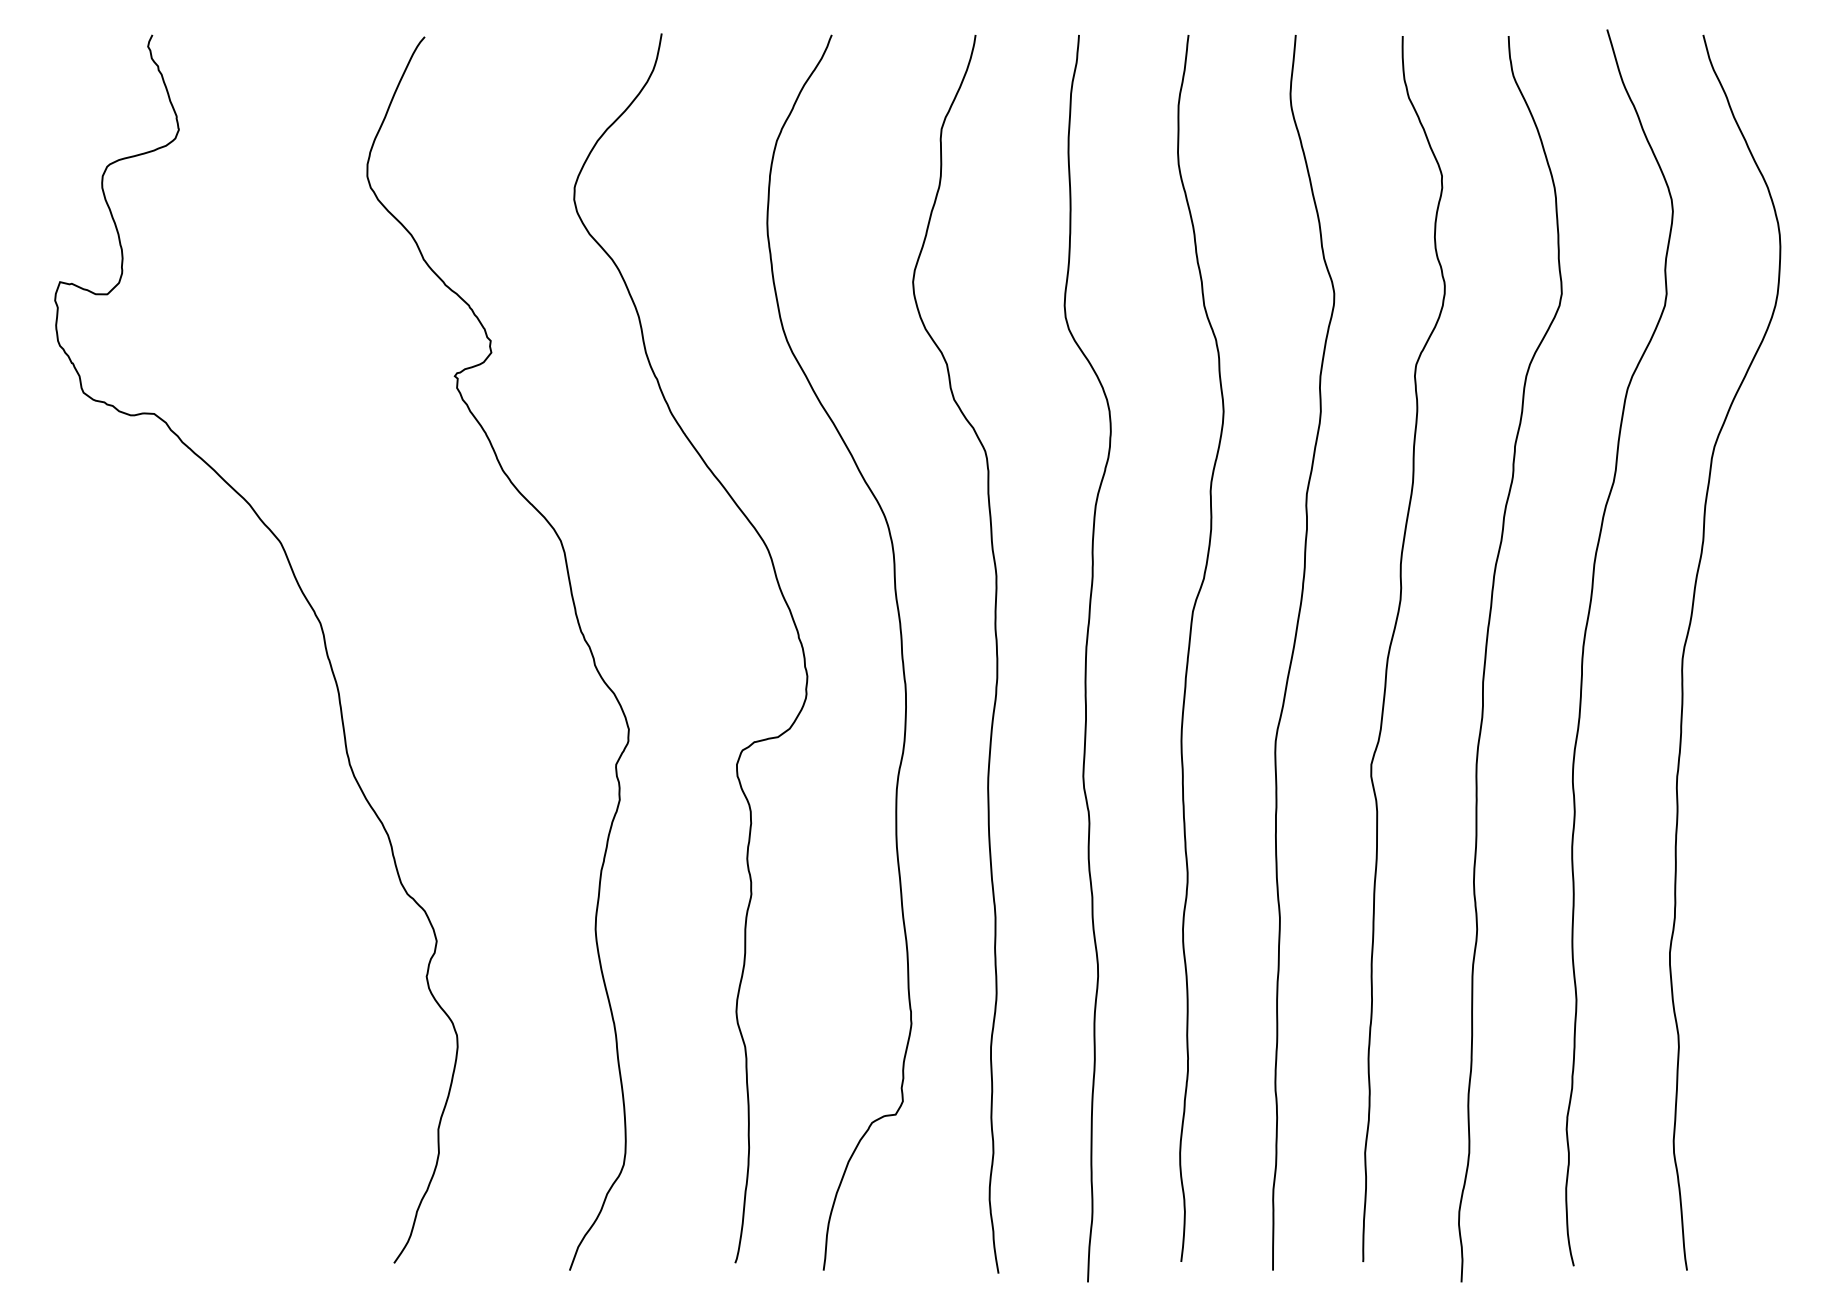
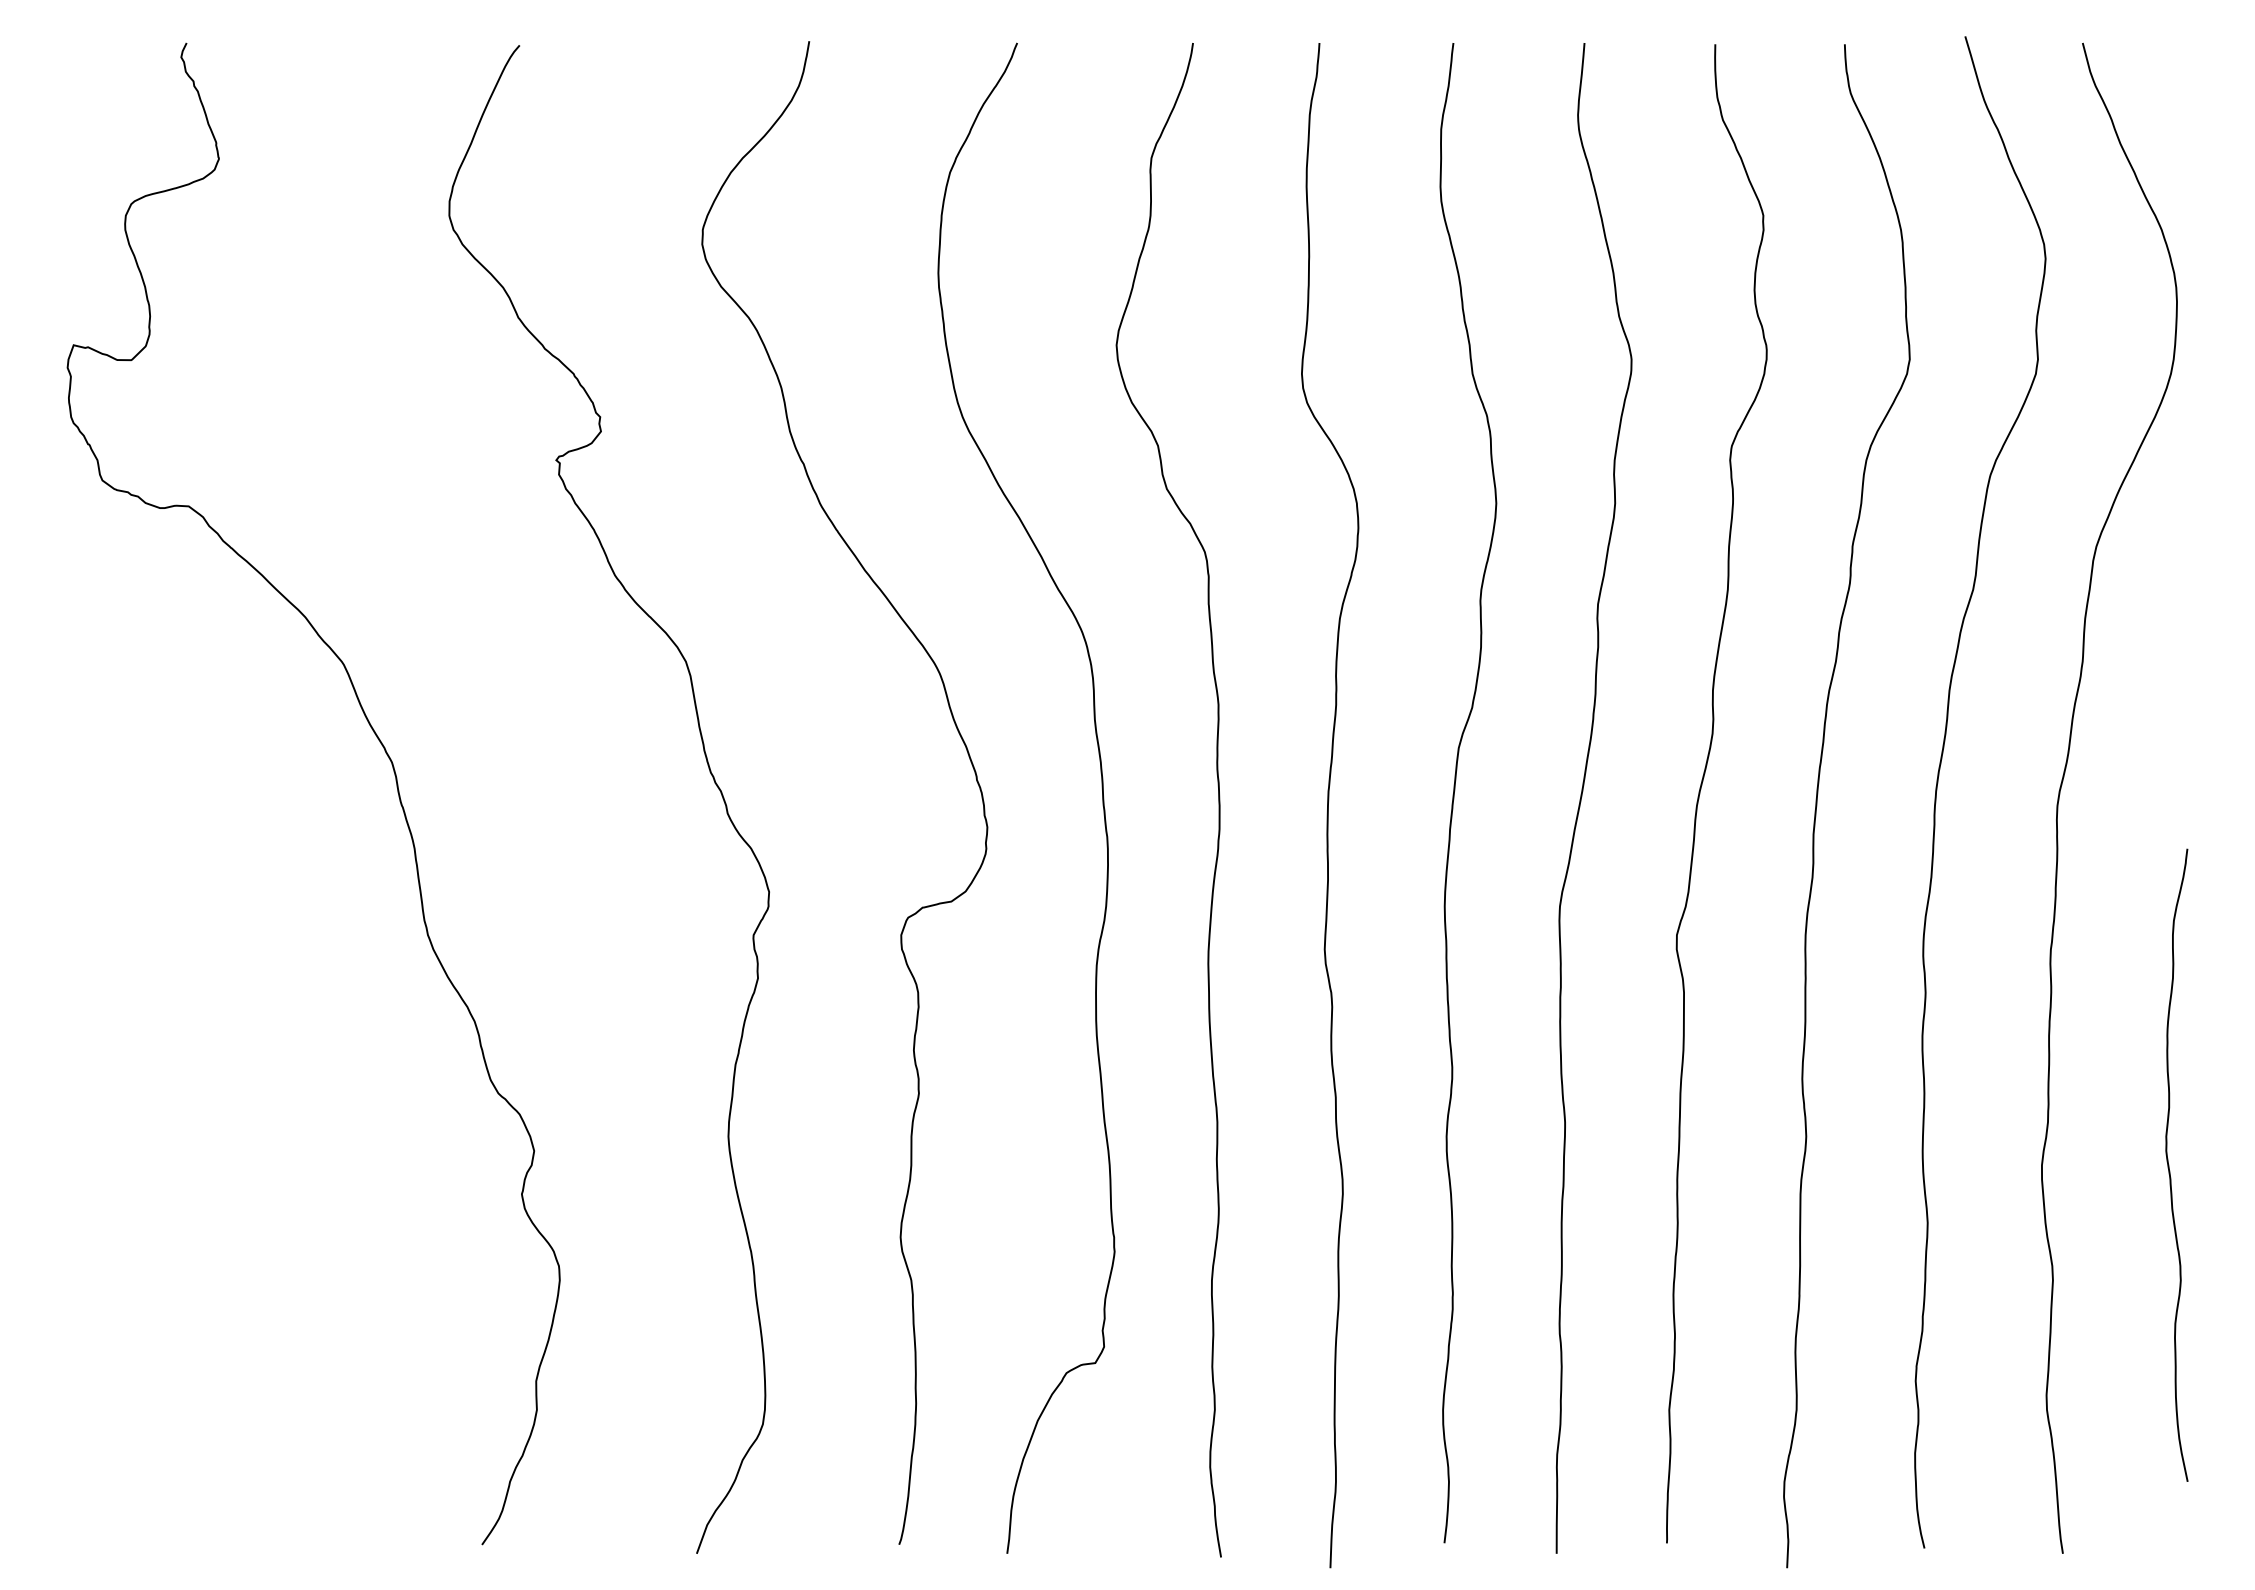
curve: (1774, 952) -> (2169, 1164), added

